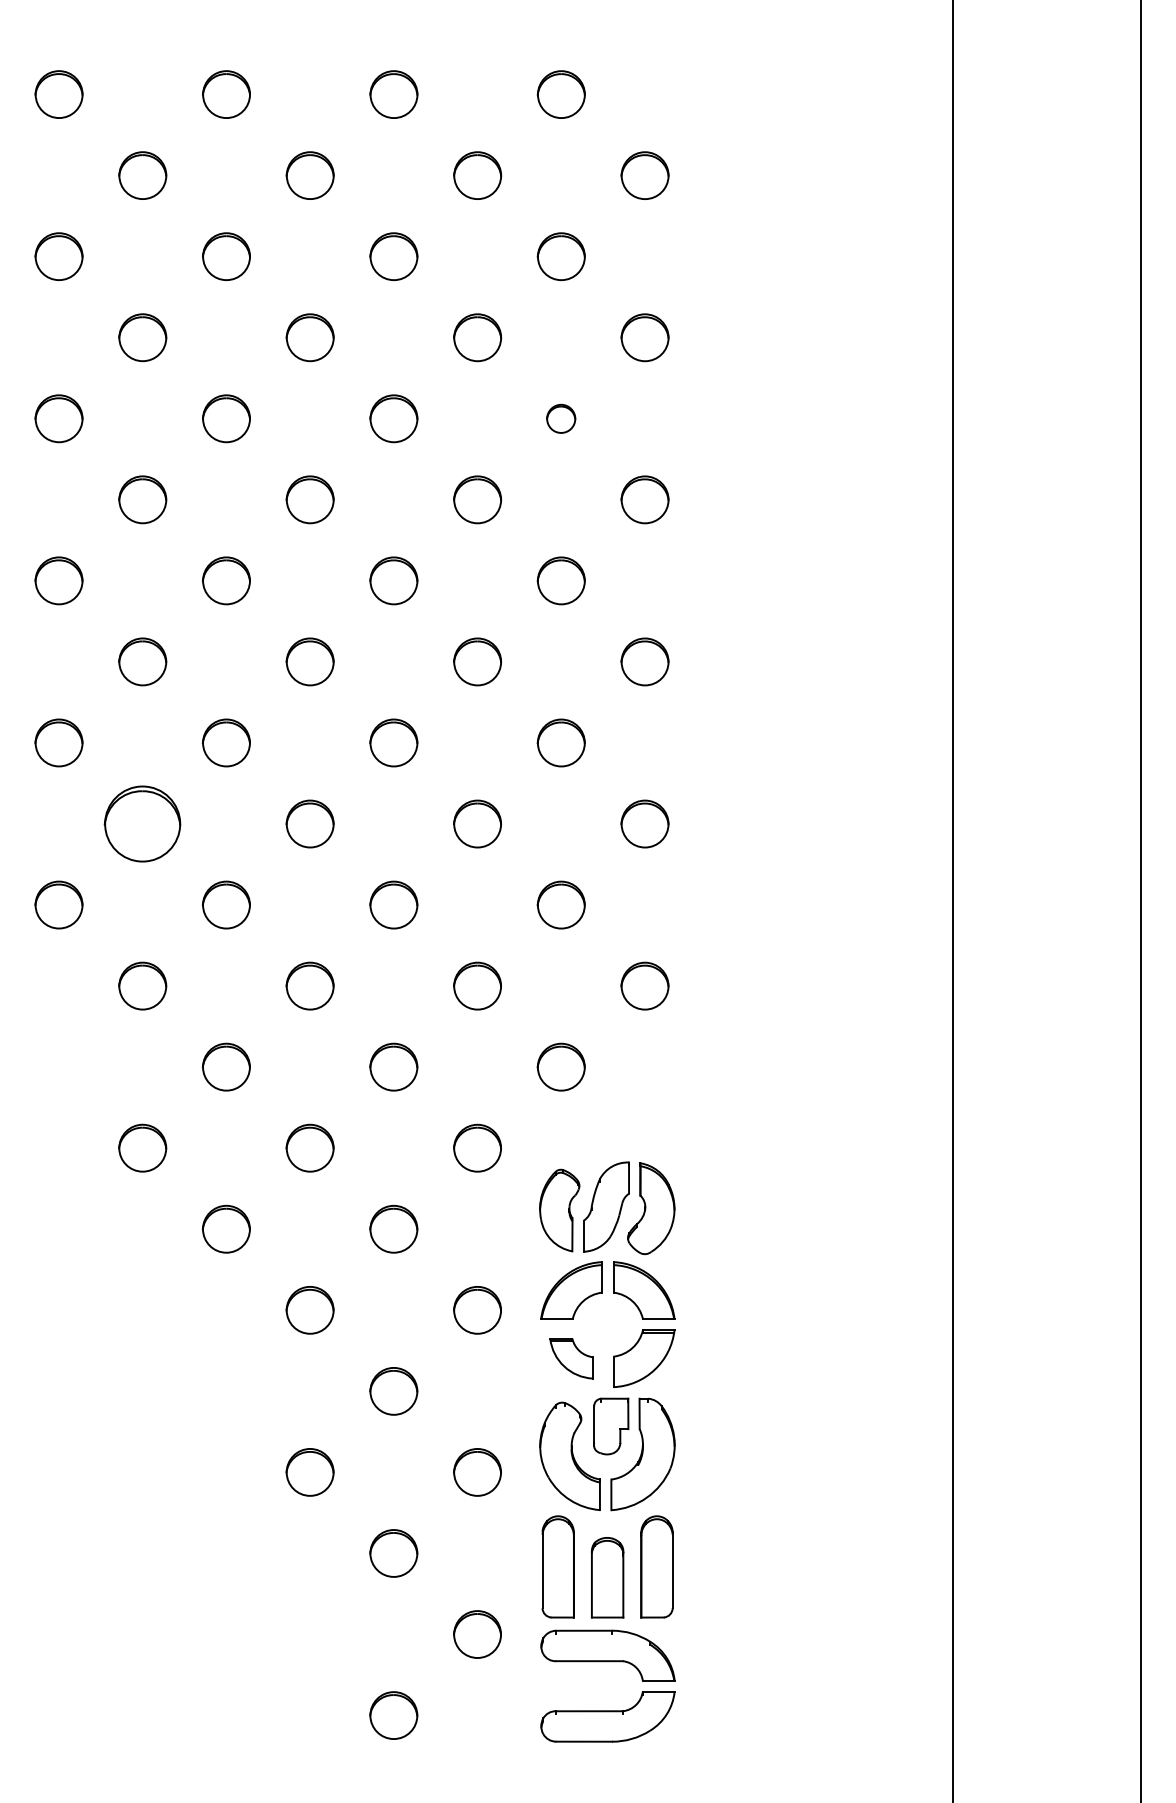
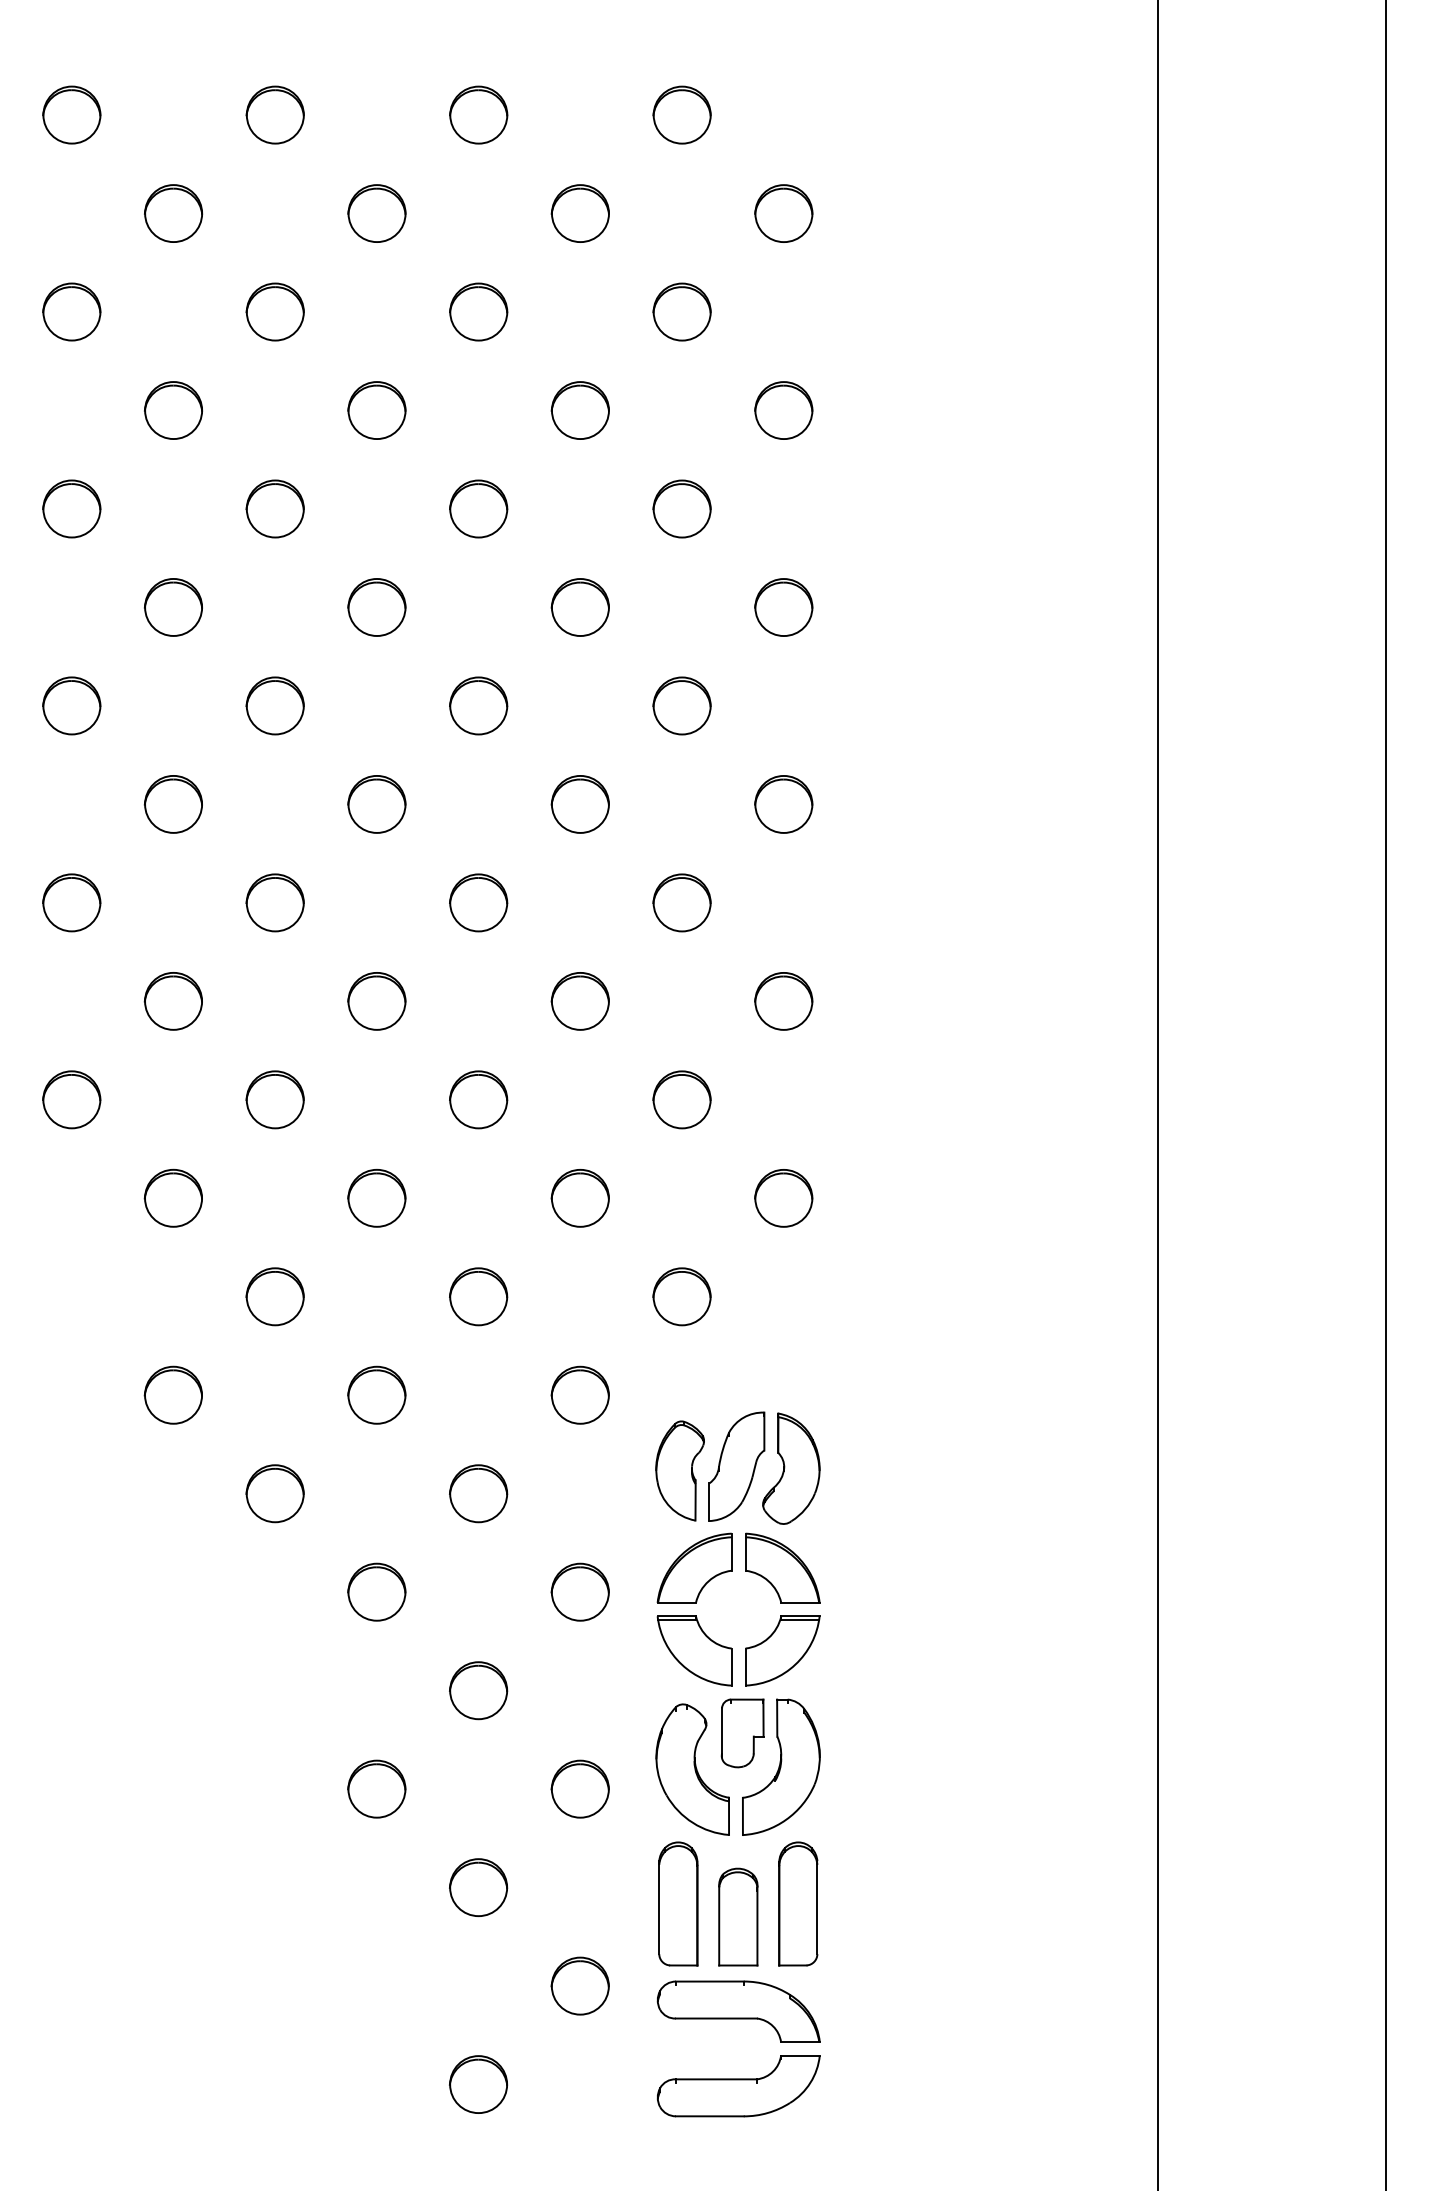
part: (560, 418) -> (681, 508), size x1.67
part: (142, 823) -> (173, 1000), size x0.62
part: (571, 1358) -> (694, 1650), size x1.43

